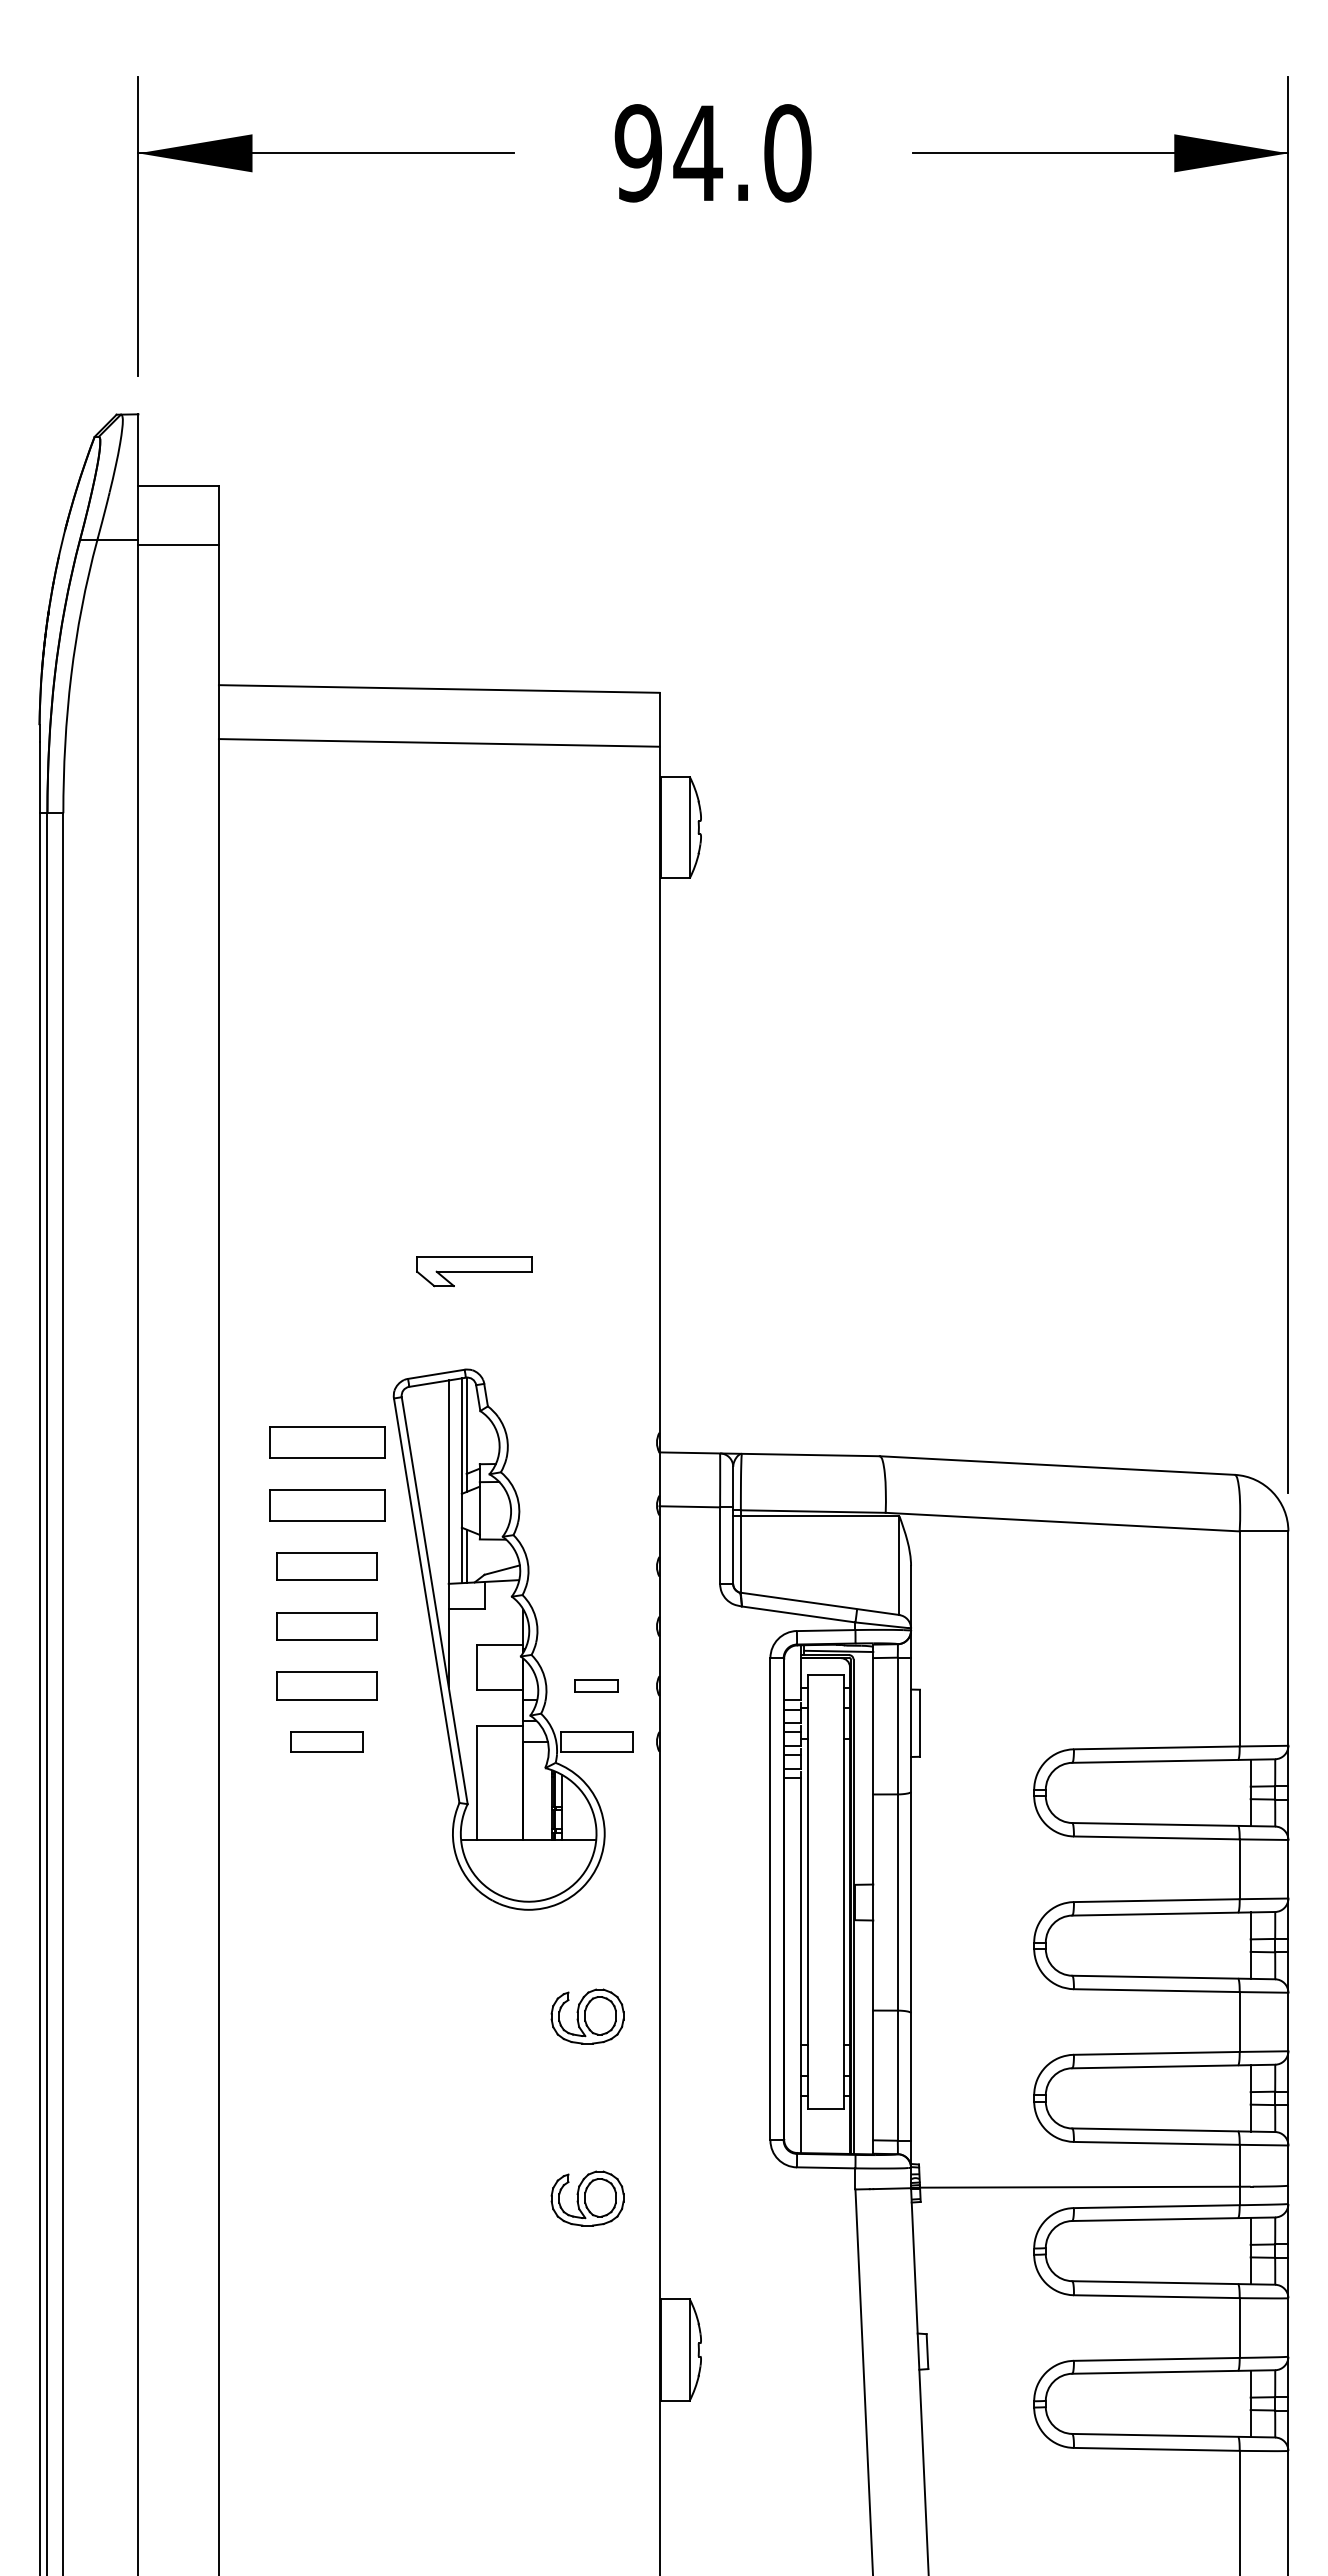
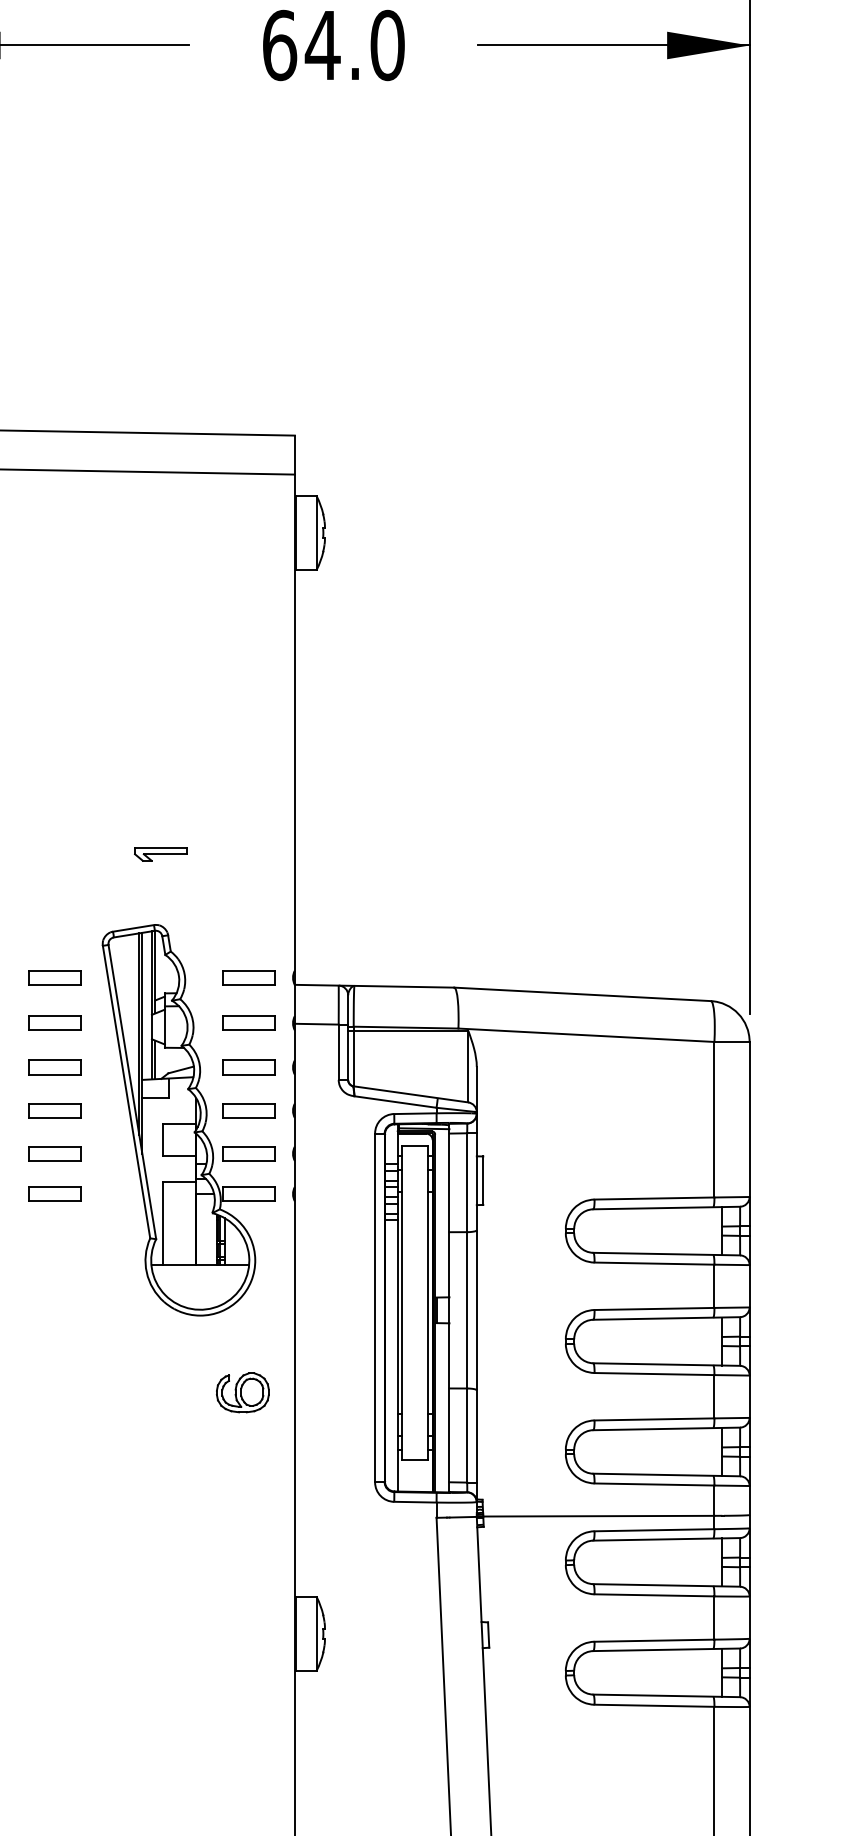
text: (638, 153) -> (279, 45), 94.0 -> 64.0
part: (473, 1271) -> (160, 854), size x0.62
part: (326, 1442) -> (54, 977), size x0.62
part: (596, 1442) -> (249, 977), added
part: (326, 1505) -> (54, 1023), size x0.62
part: (596, 1505) -> (249, 1023), added
line: (444, 1520) -> (139, 1034), added
part: (326, 1566) -> (54, 1067), size x0.71
part: (596, 1566) -> (249, 1067), added
part: (326, 1626) -> (54, 1110), size x0.71
part: (596, 1626) -> (249, 1110), added
part: (326, 1685) -> (54, 1153), size x0.71
part: (596, 1685) -> (249, 1153), size x1.67
part: (587, 2198) -> (242, 1524), removed

